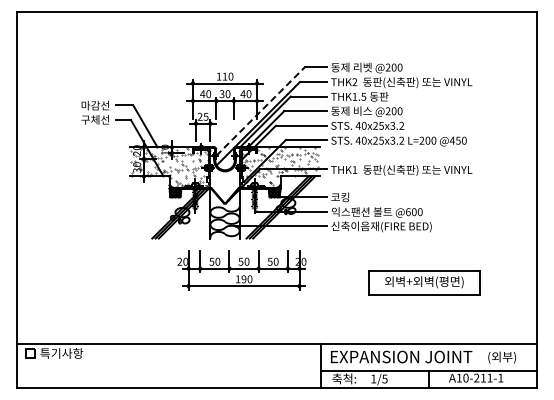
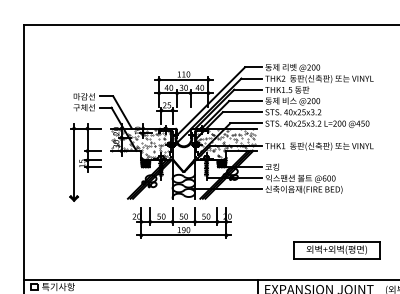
line: (260, 111) -> (211, 101), dashed -> solid
part: (96, 191) -> (85, 162), added
part: (241, 270) -> (181, 223), moved
part: (424, 282) -> (336, 250), moved

